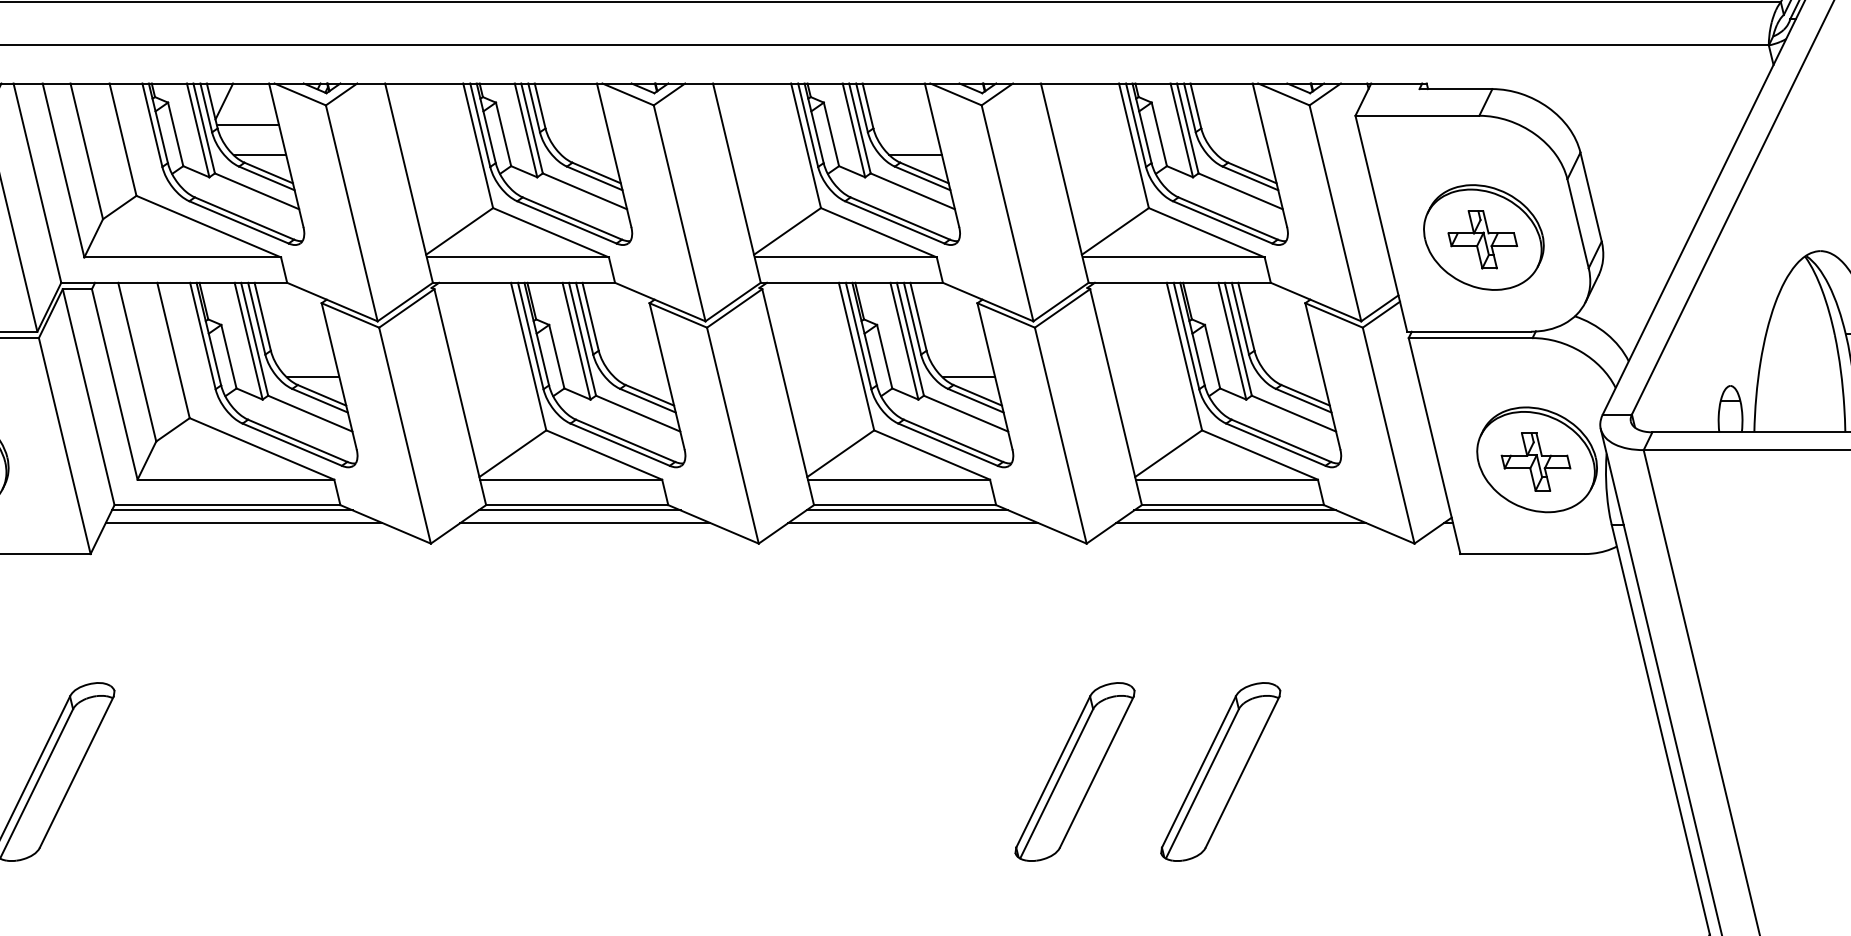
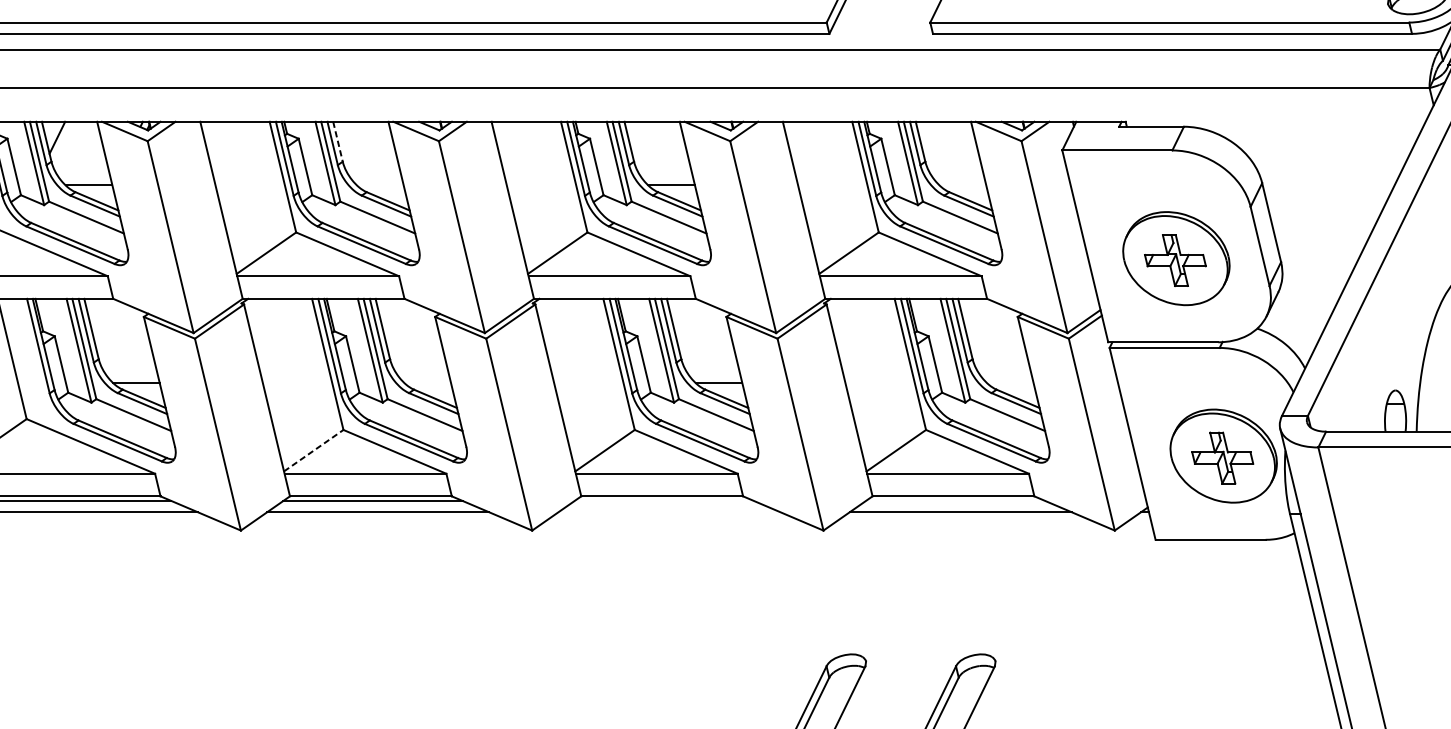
line: (540, 106) -> (338, 142), solid -> dashed
line: (247, 124) -> (77, 158), removed
line: (512, 453) -> (313, 450), solid -> dashed
line: (907, 510) -> (664, 501), removed
line: (1235, 510) -> (955, 501), removed
line: (913, 523) -> (669, 512), removed

